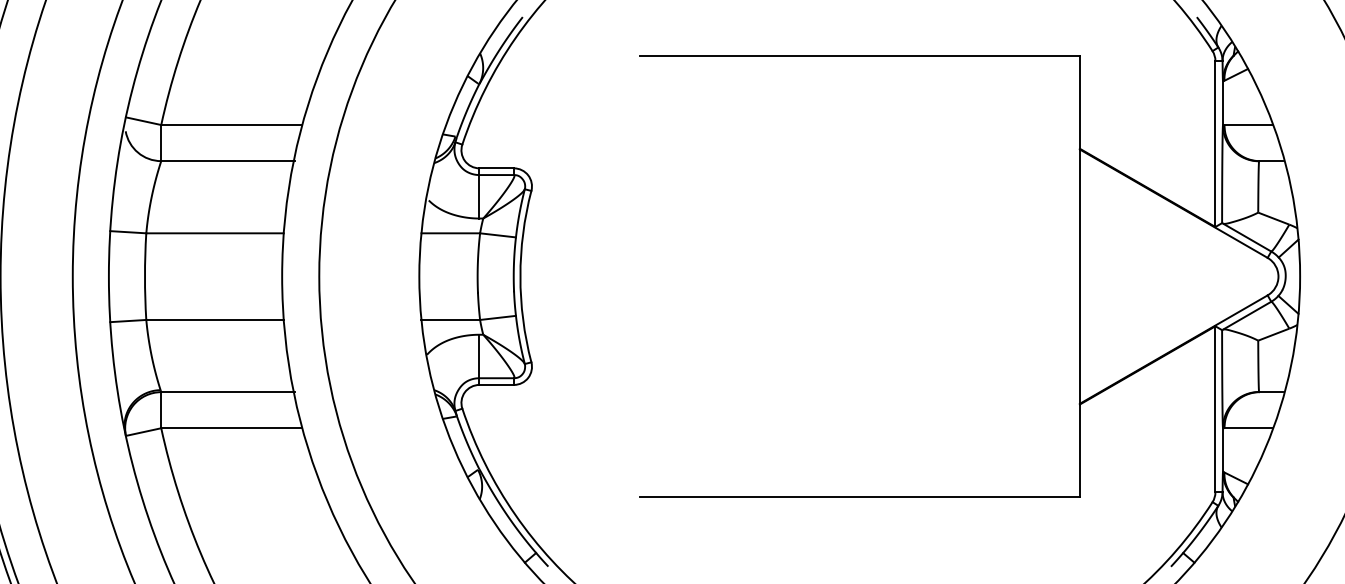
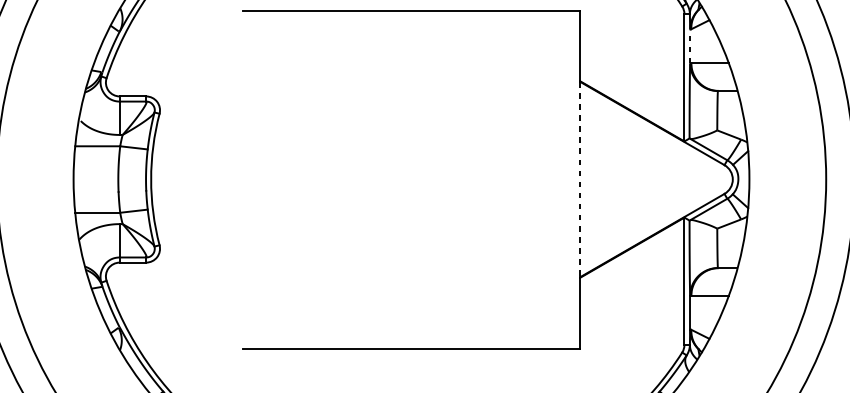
line: (1222, 102) -> (689, 45), solid -> dashed
line: (1079, 277) -> (580, 180), solid -> dashed

